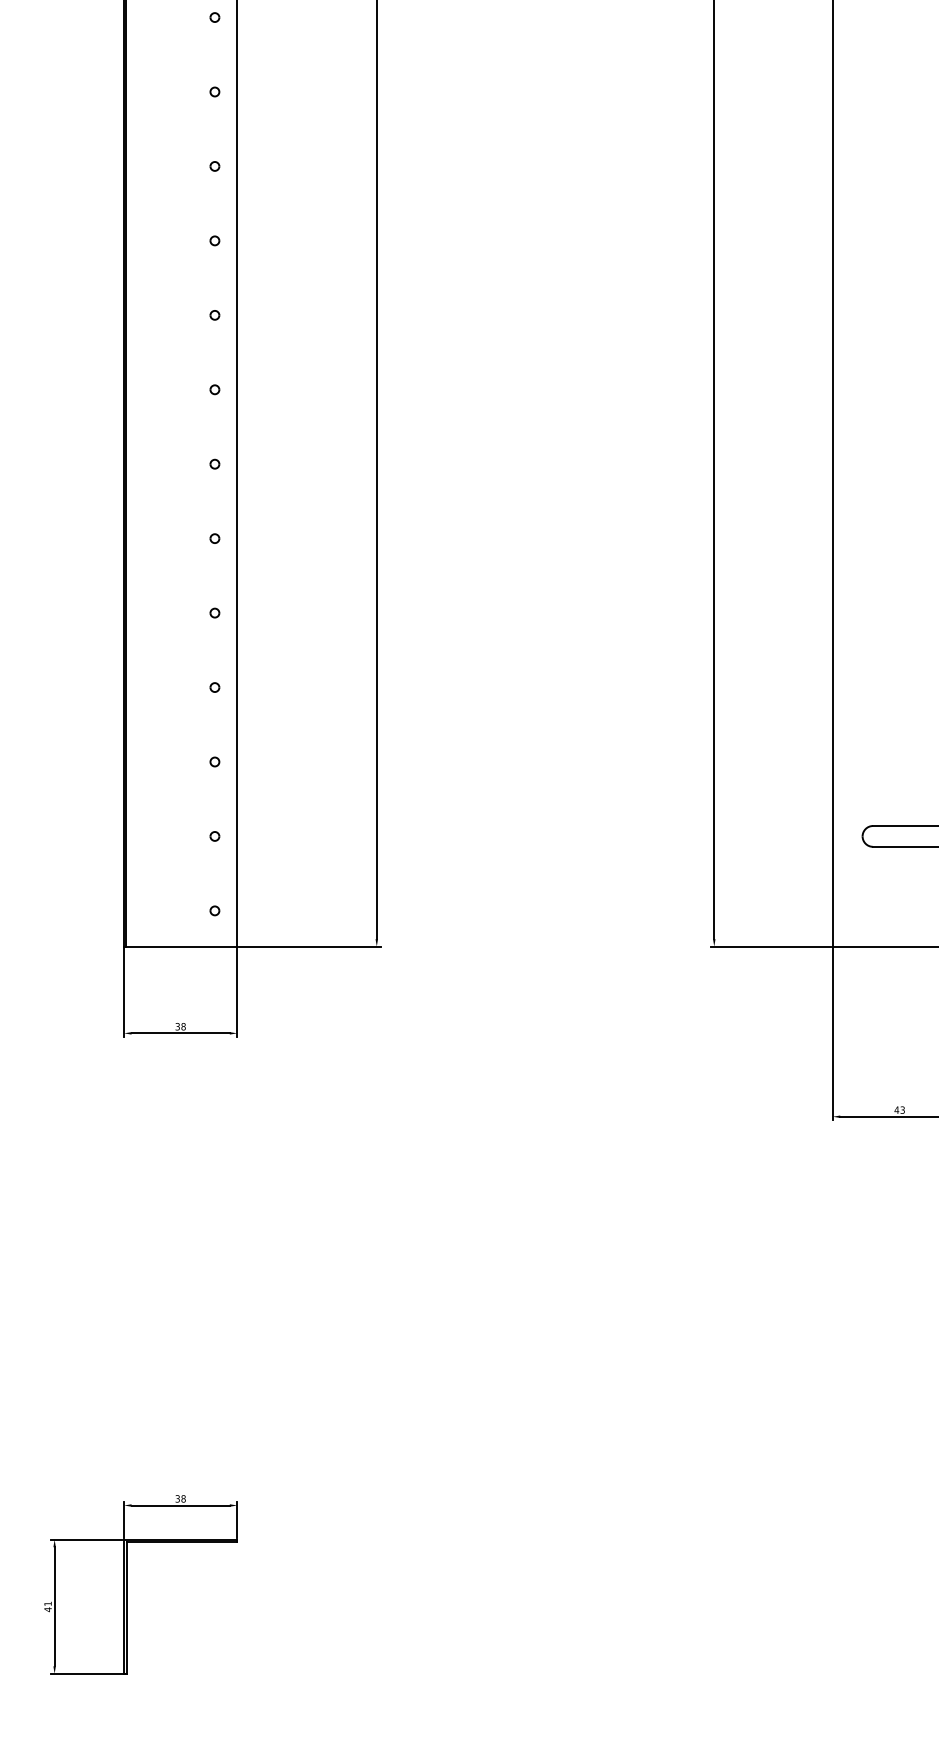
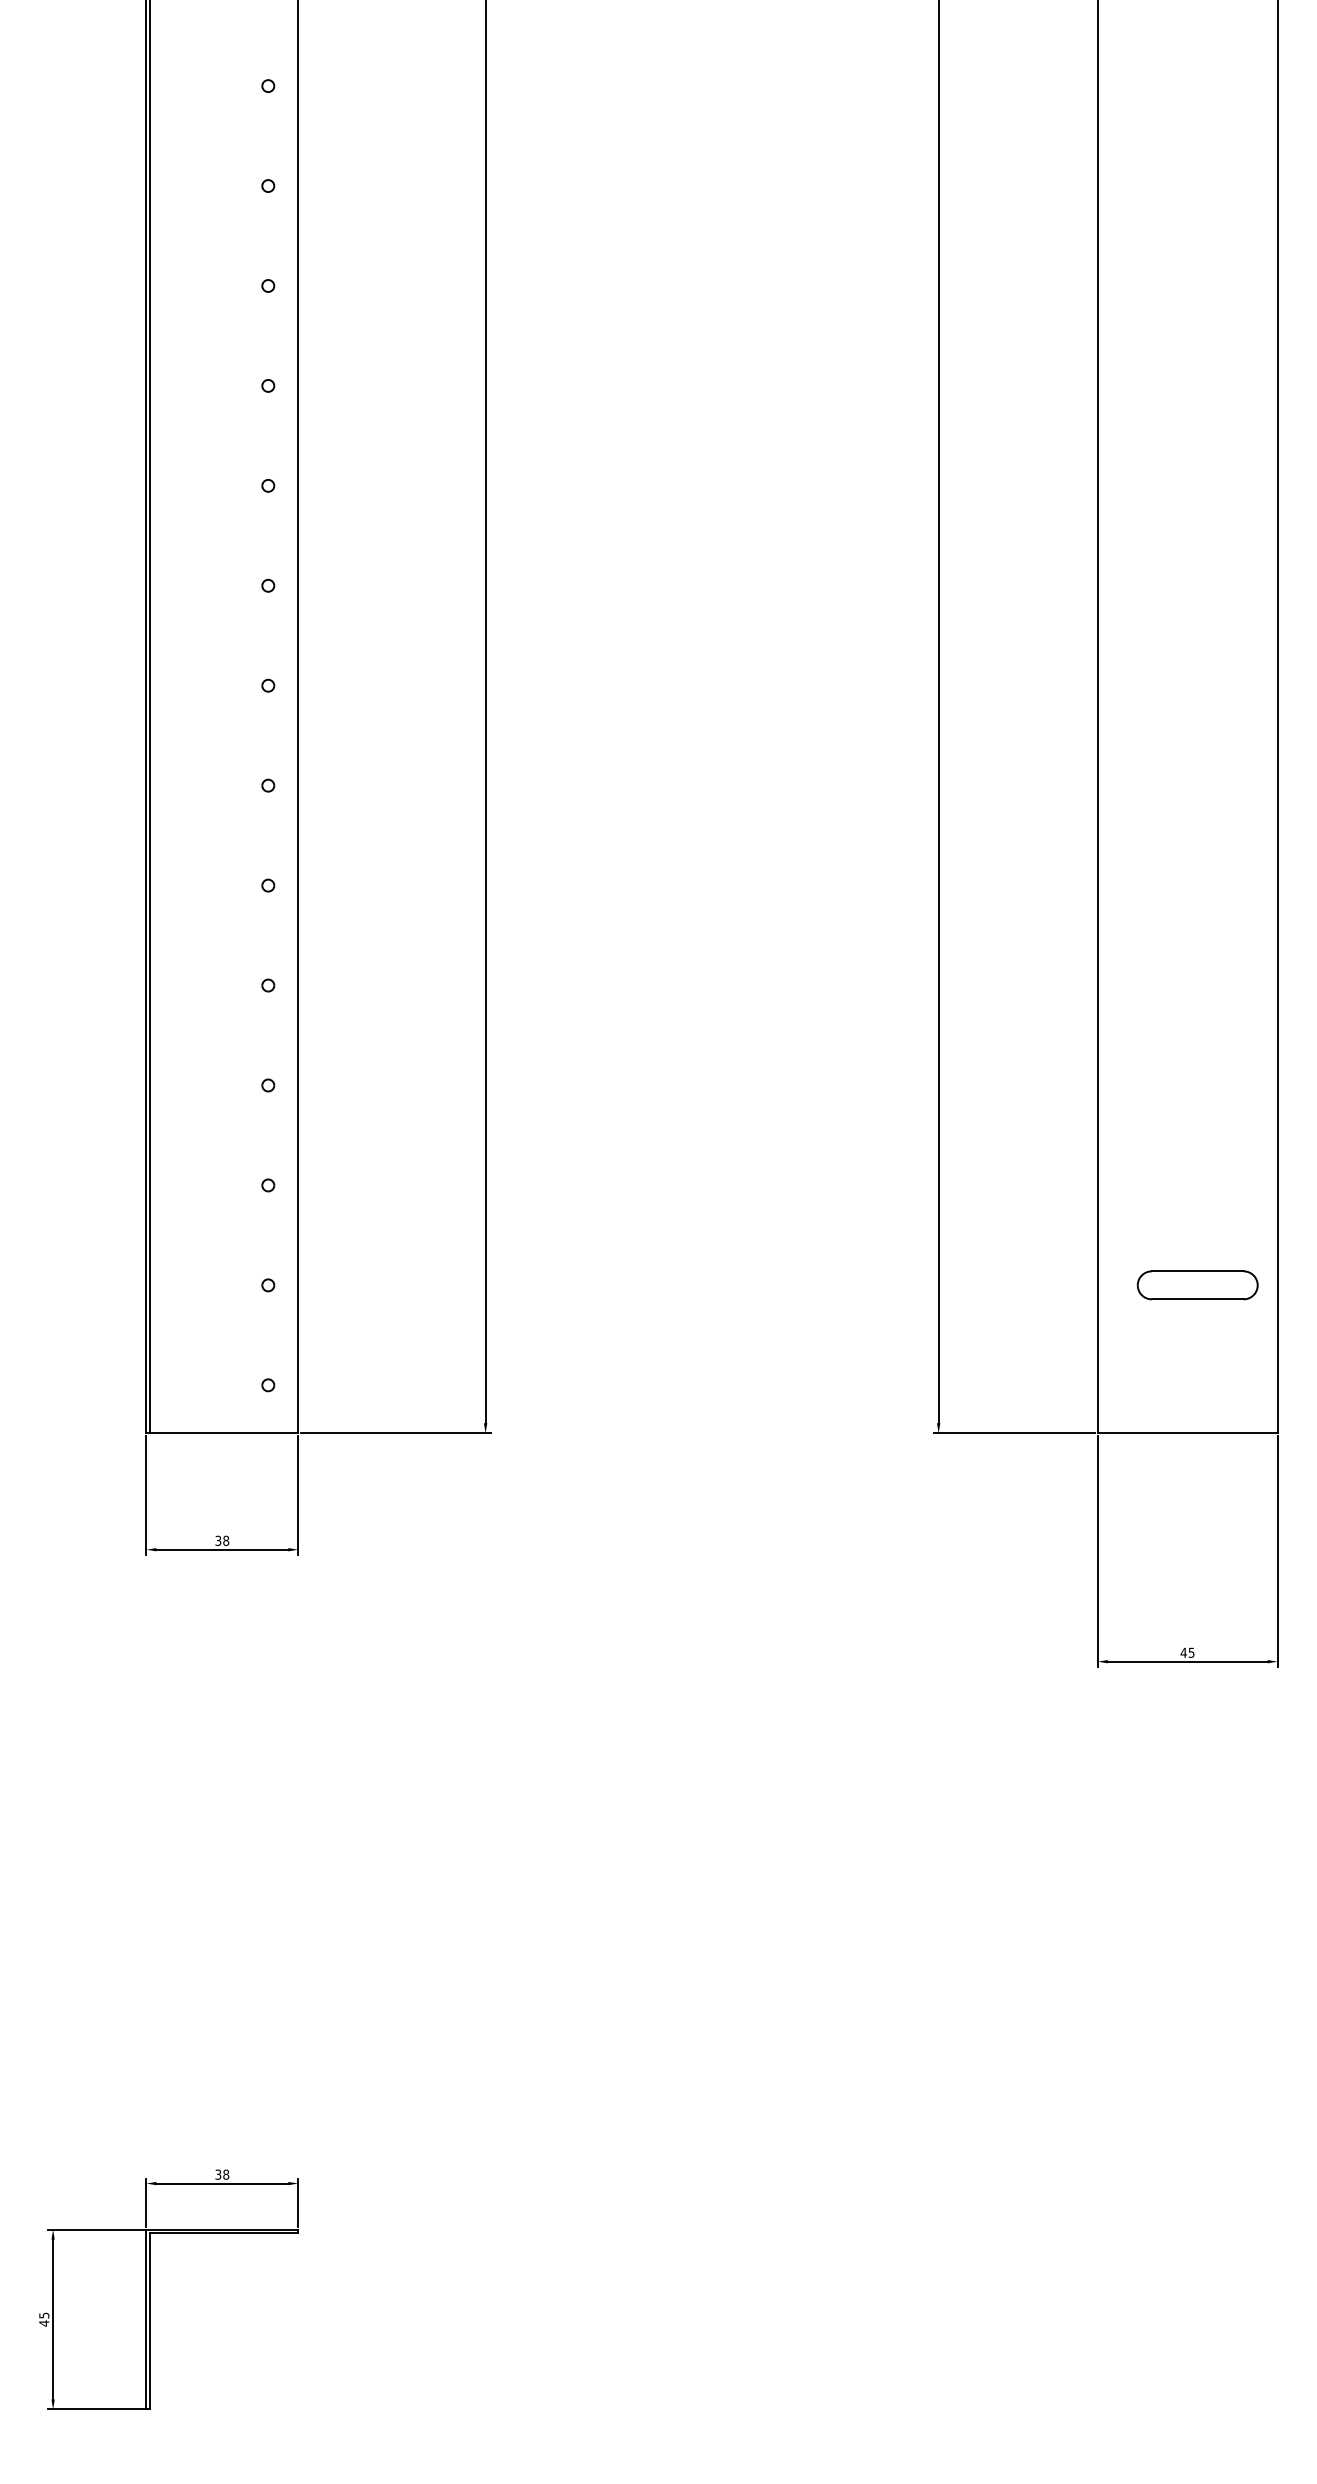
text: (902, 1109) -> (1191, 1652), 43 -> 45
text: (48, 1603) -> (44, 2315), 41 -> 45

